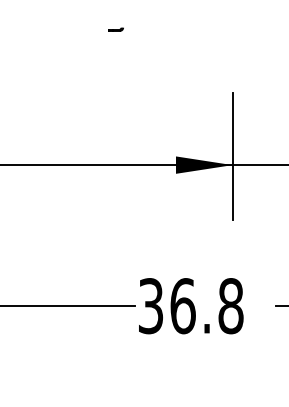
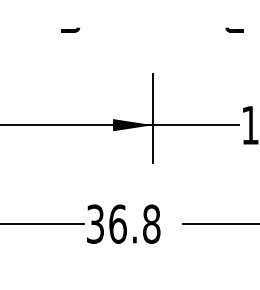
part: (115, 28) -> (70, 29), size x1.67

